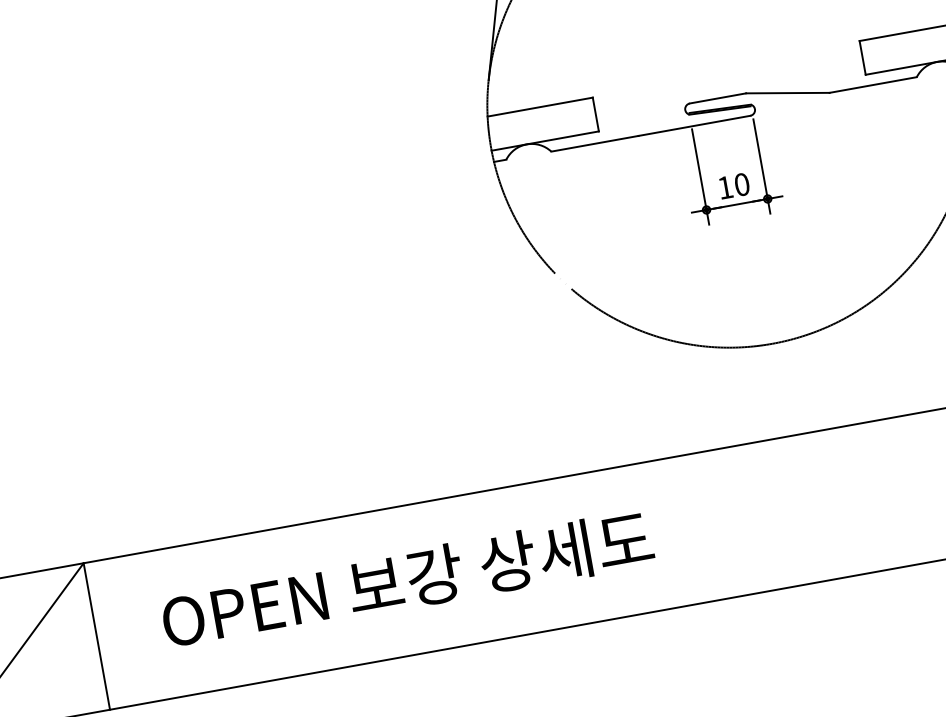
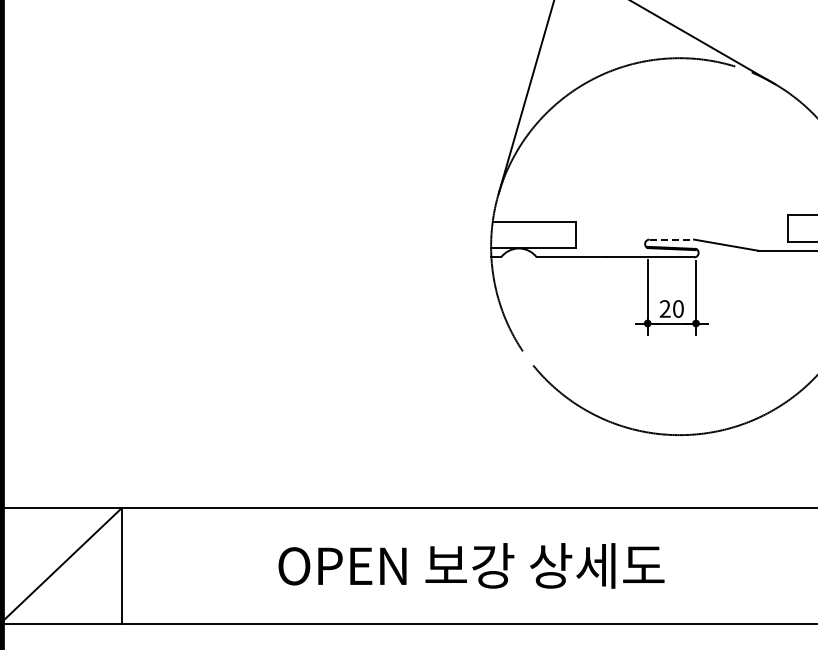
line: (718, 98) -> (672, 239), solid -> dashed
text: (724, 187) -> (664, 308), 10 -> 20
text: (407, 579) -> (471, 565), moved

